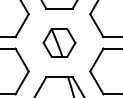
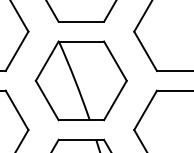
part: (59, 42) -> (81, 80), size x1.67

